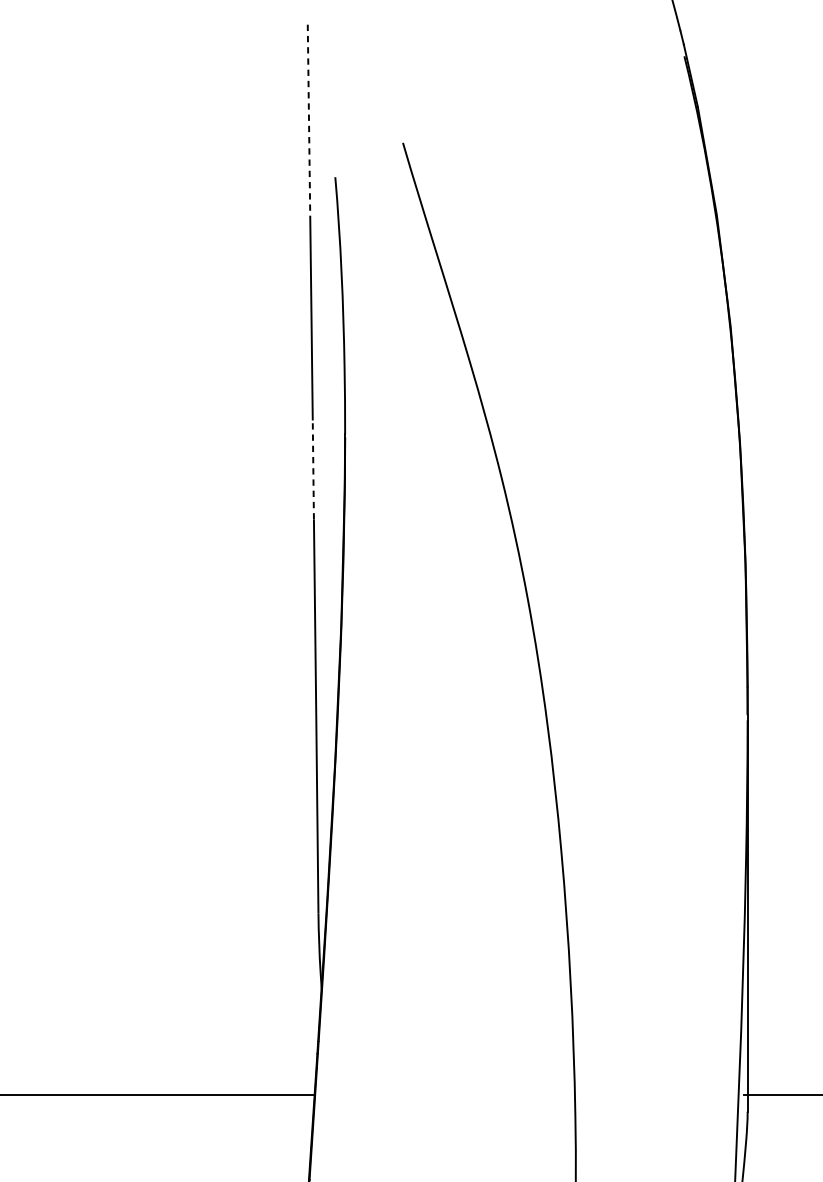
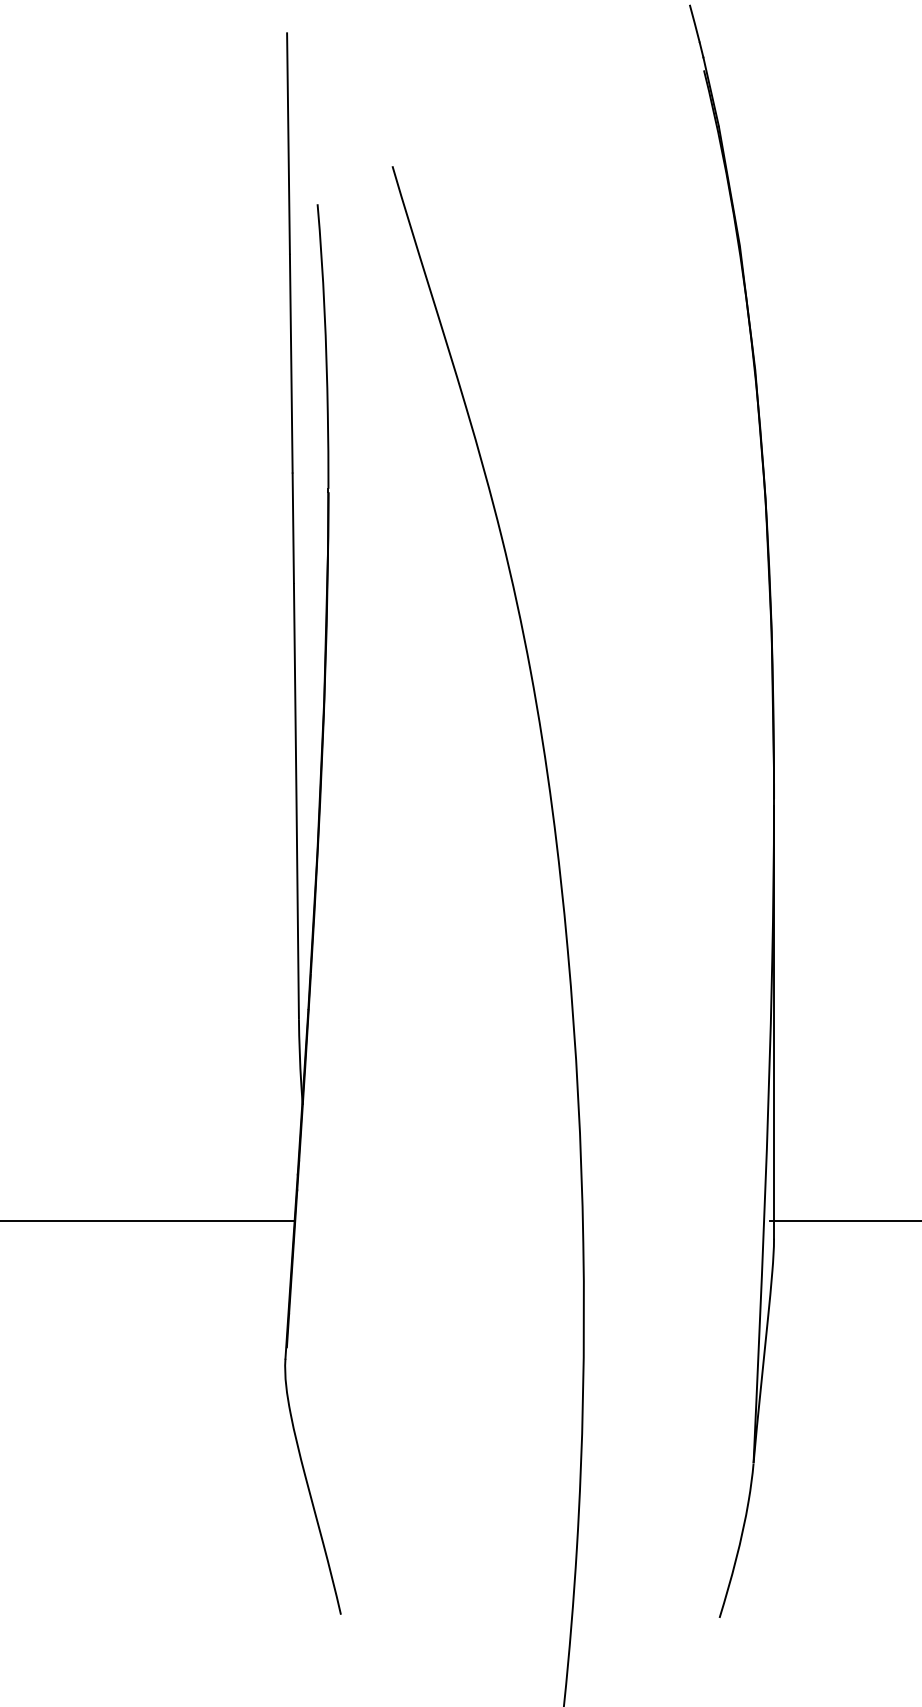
line: (309, 122) -> (288, 143), dashed -> solid
line: (313, 470) -> (293, 528), dashed -> solid

